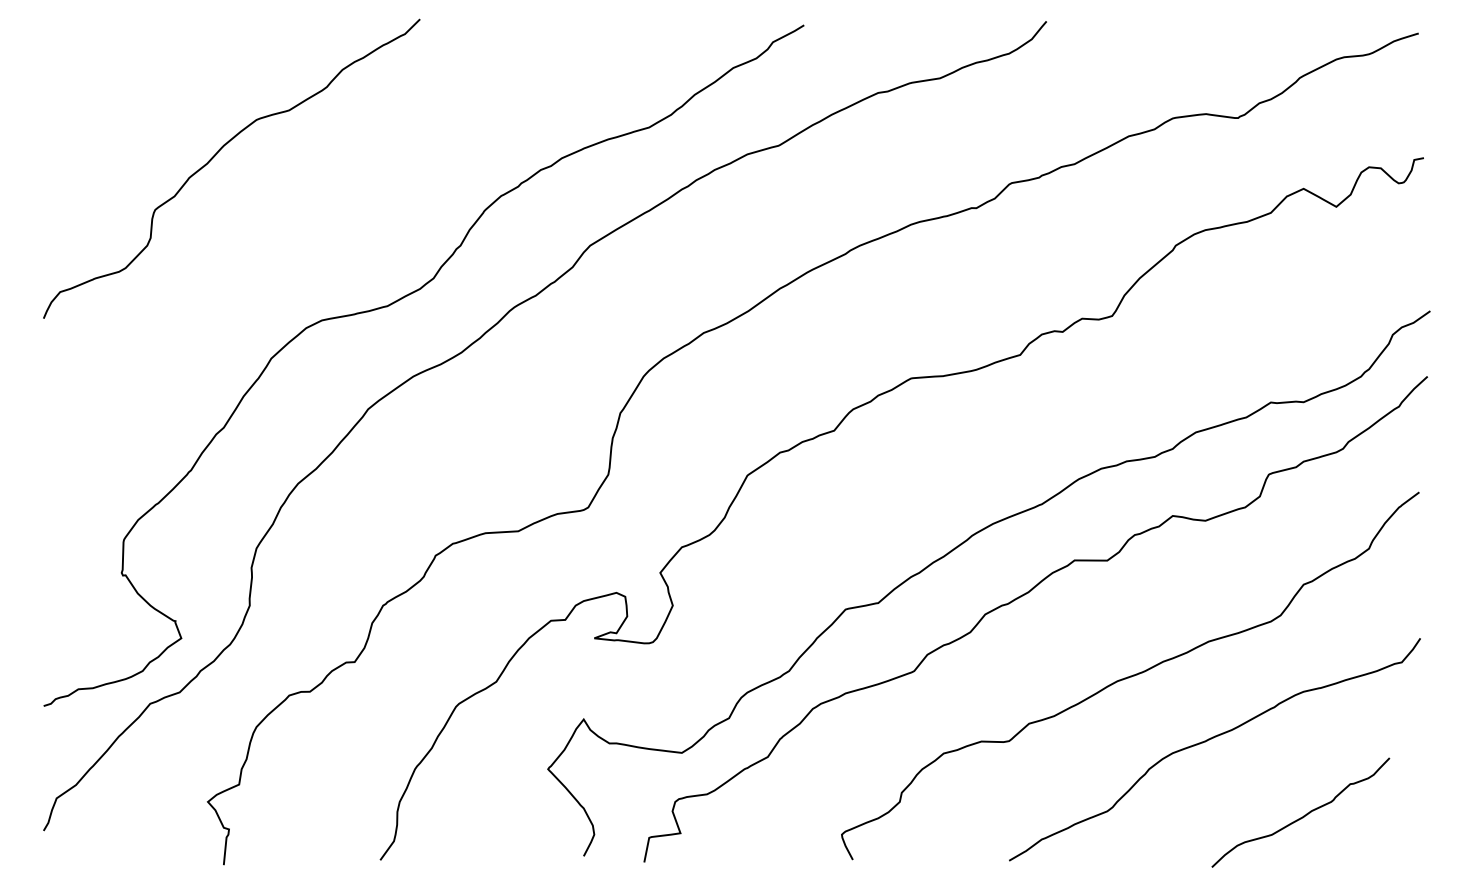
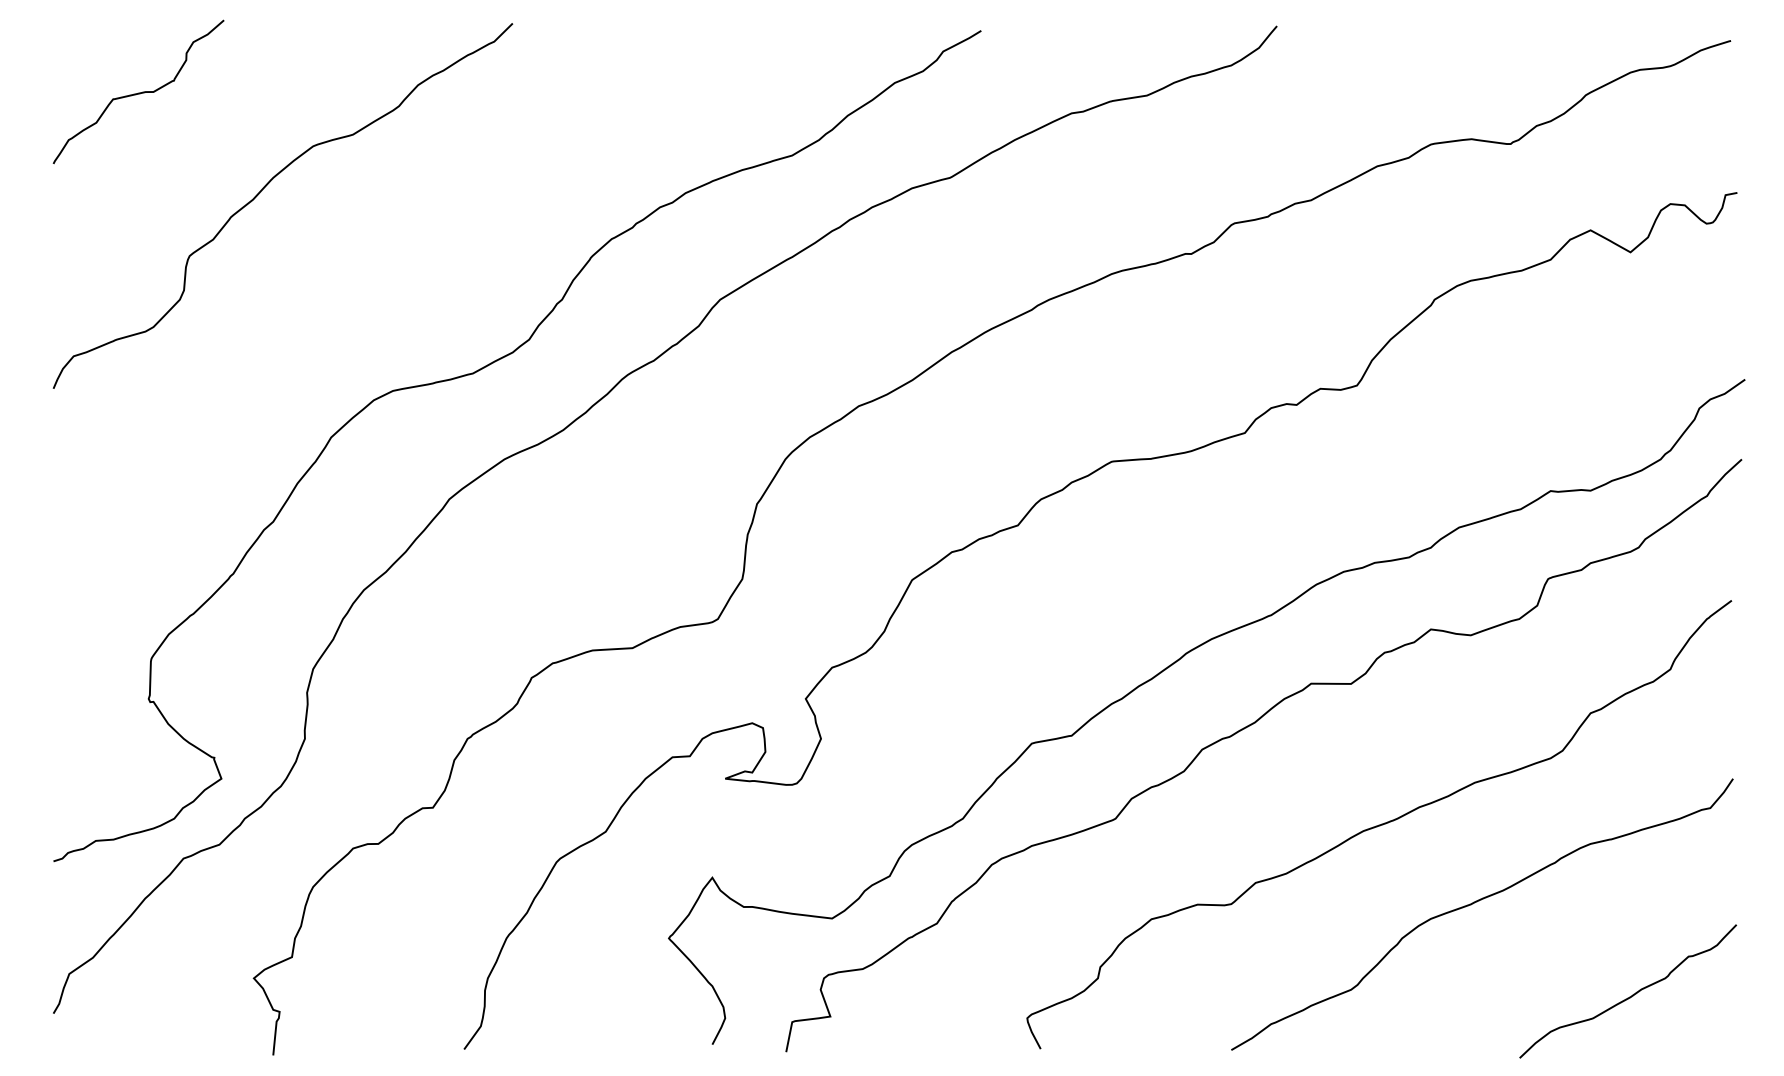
curve: (113, 75) -> (138, 92), added
curve: (1304, 815) -> (1632, 994), moved

